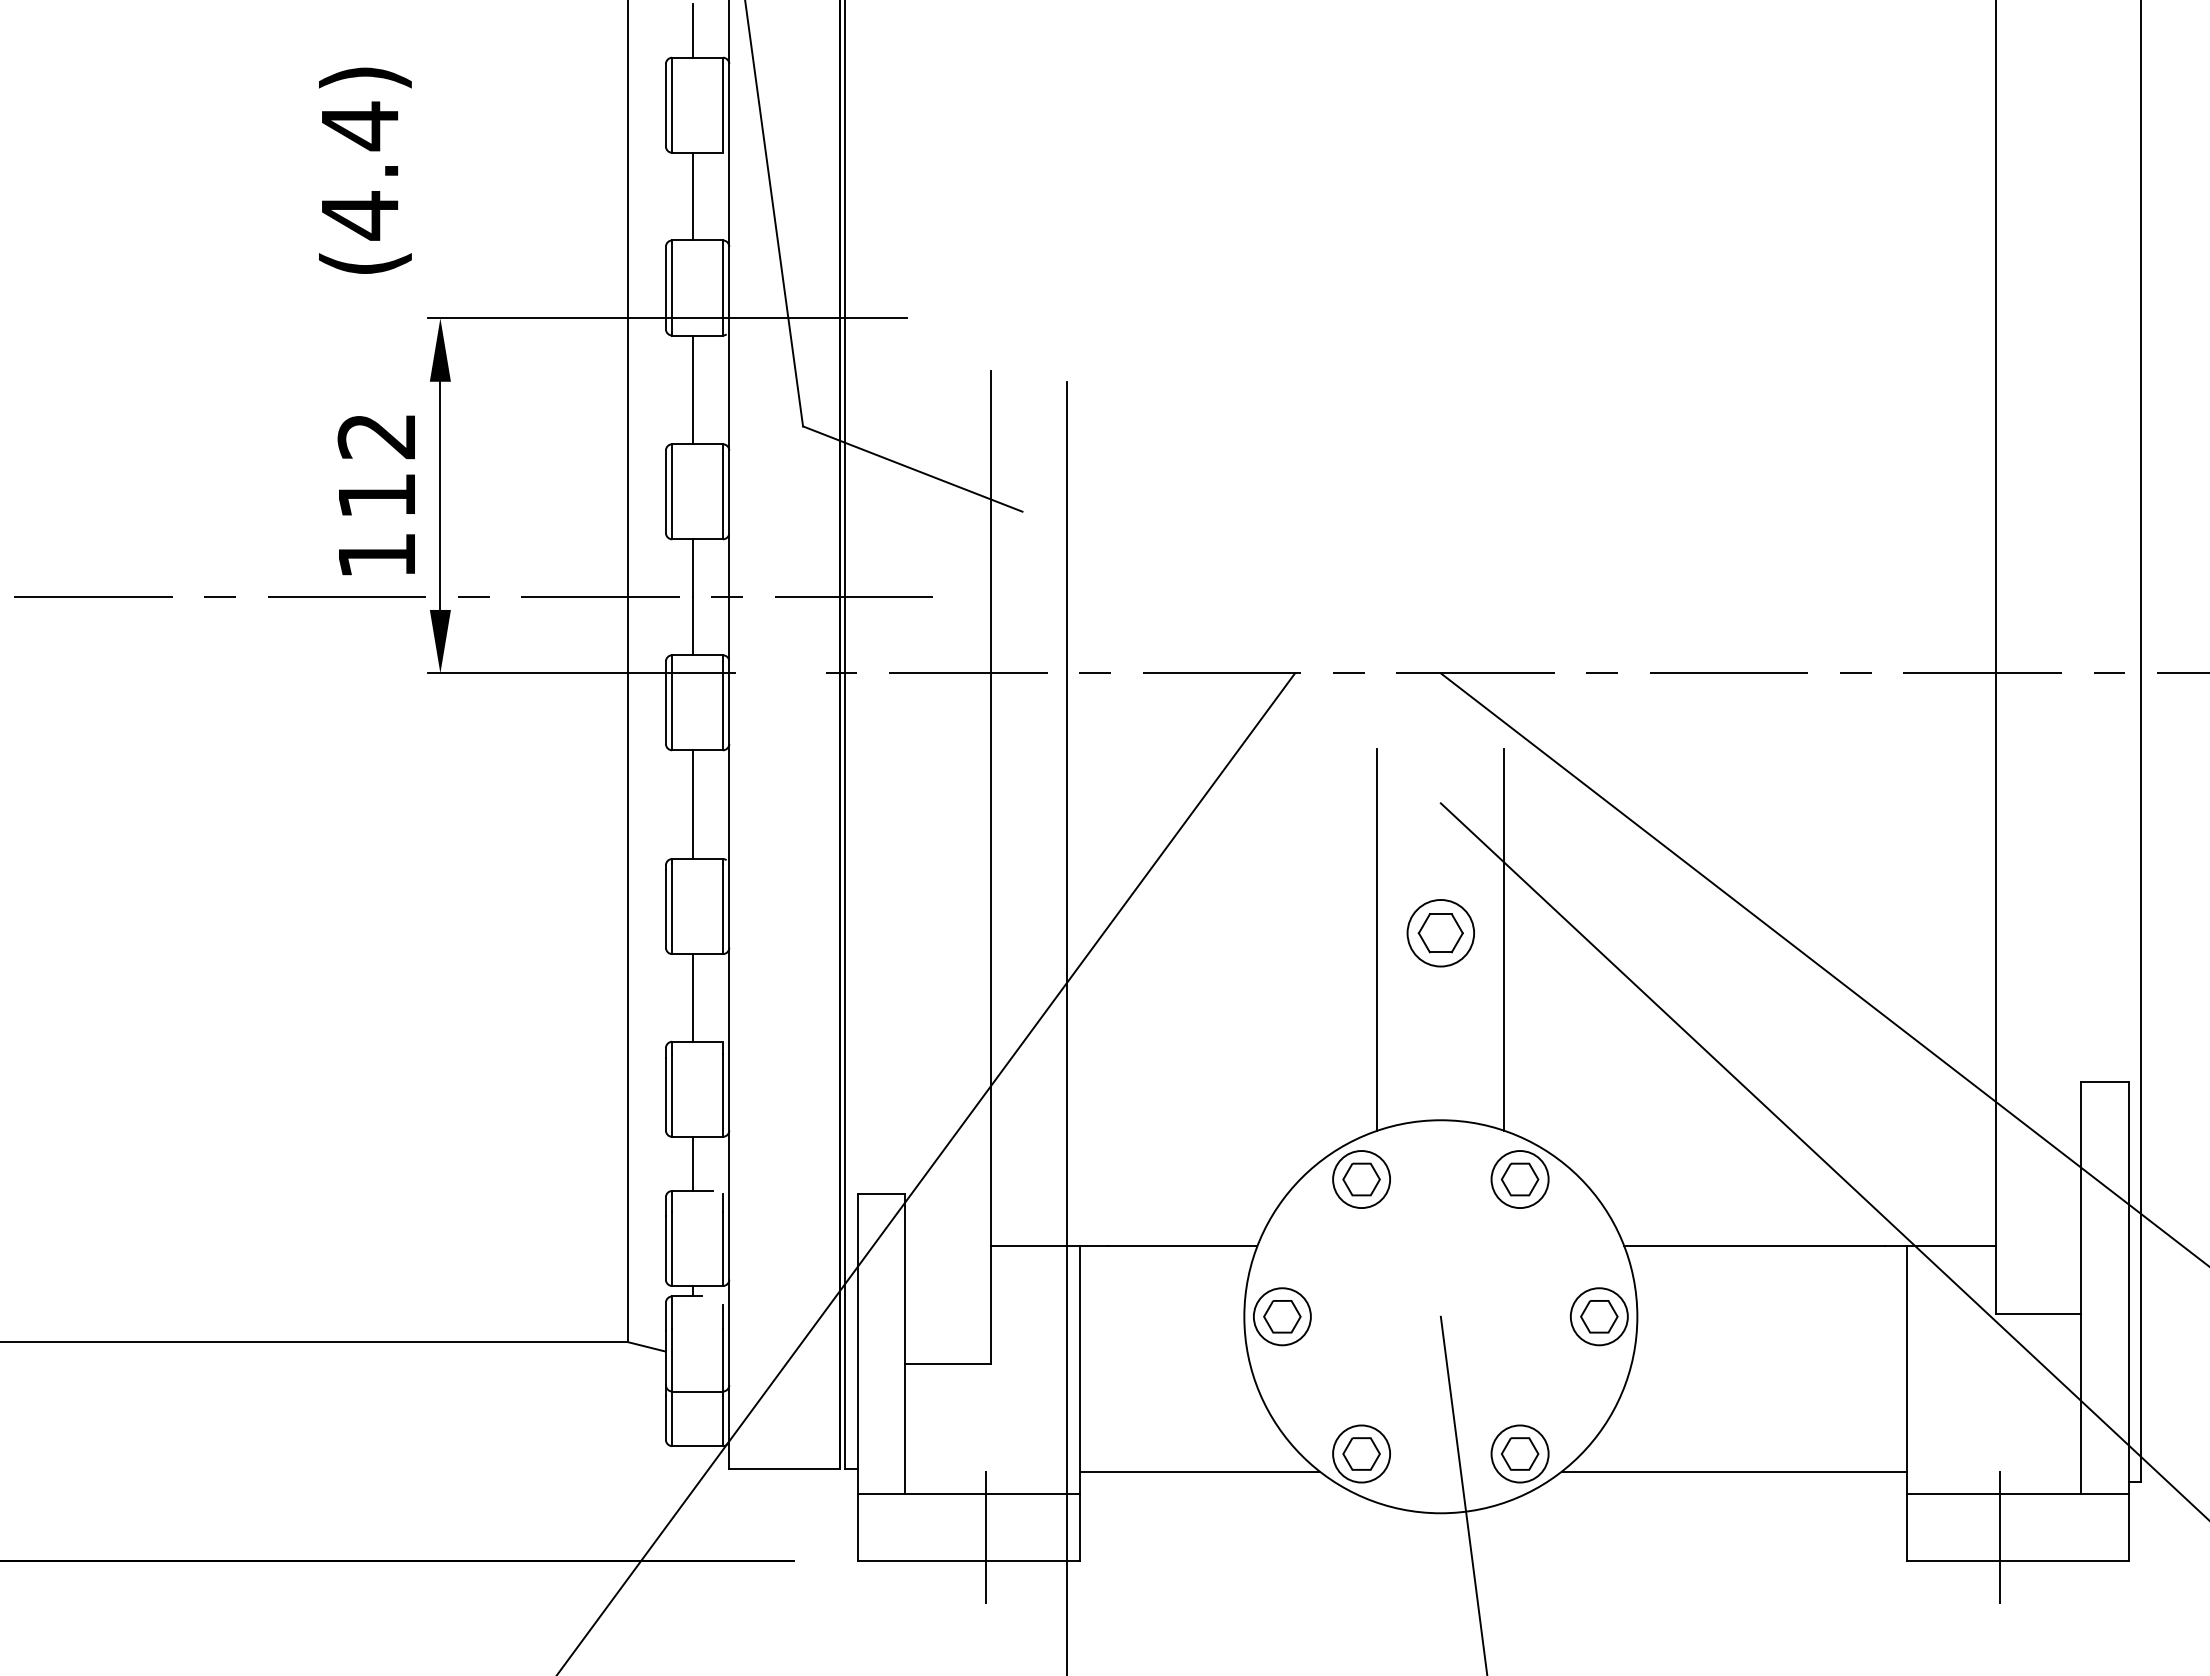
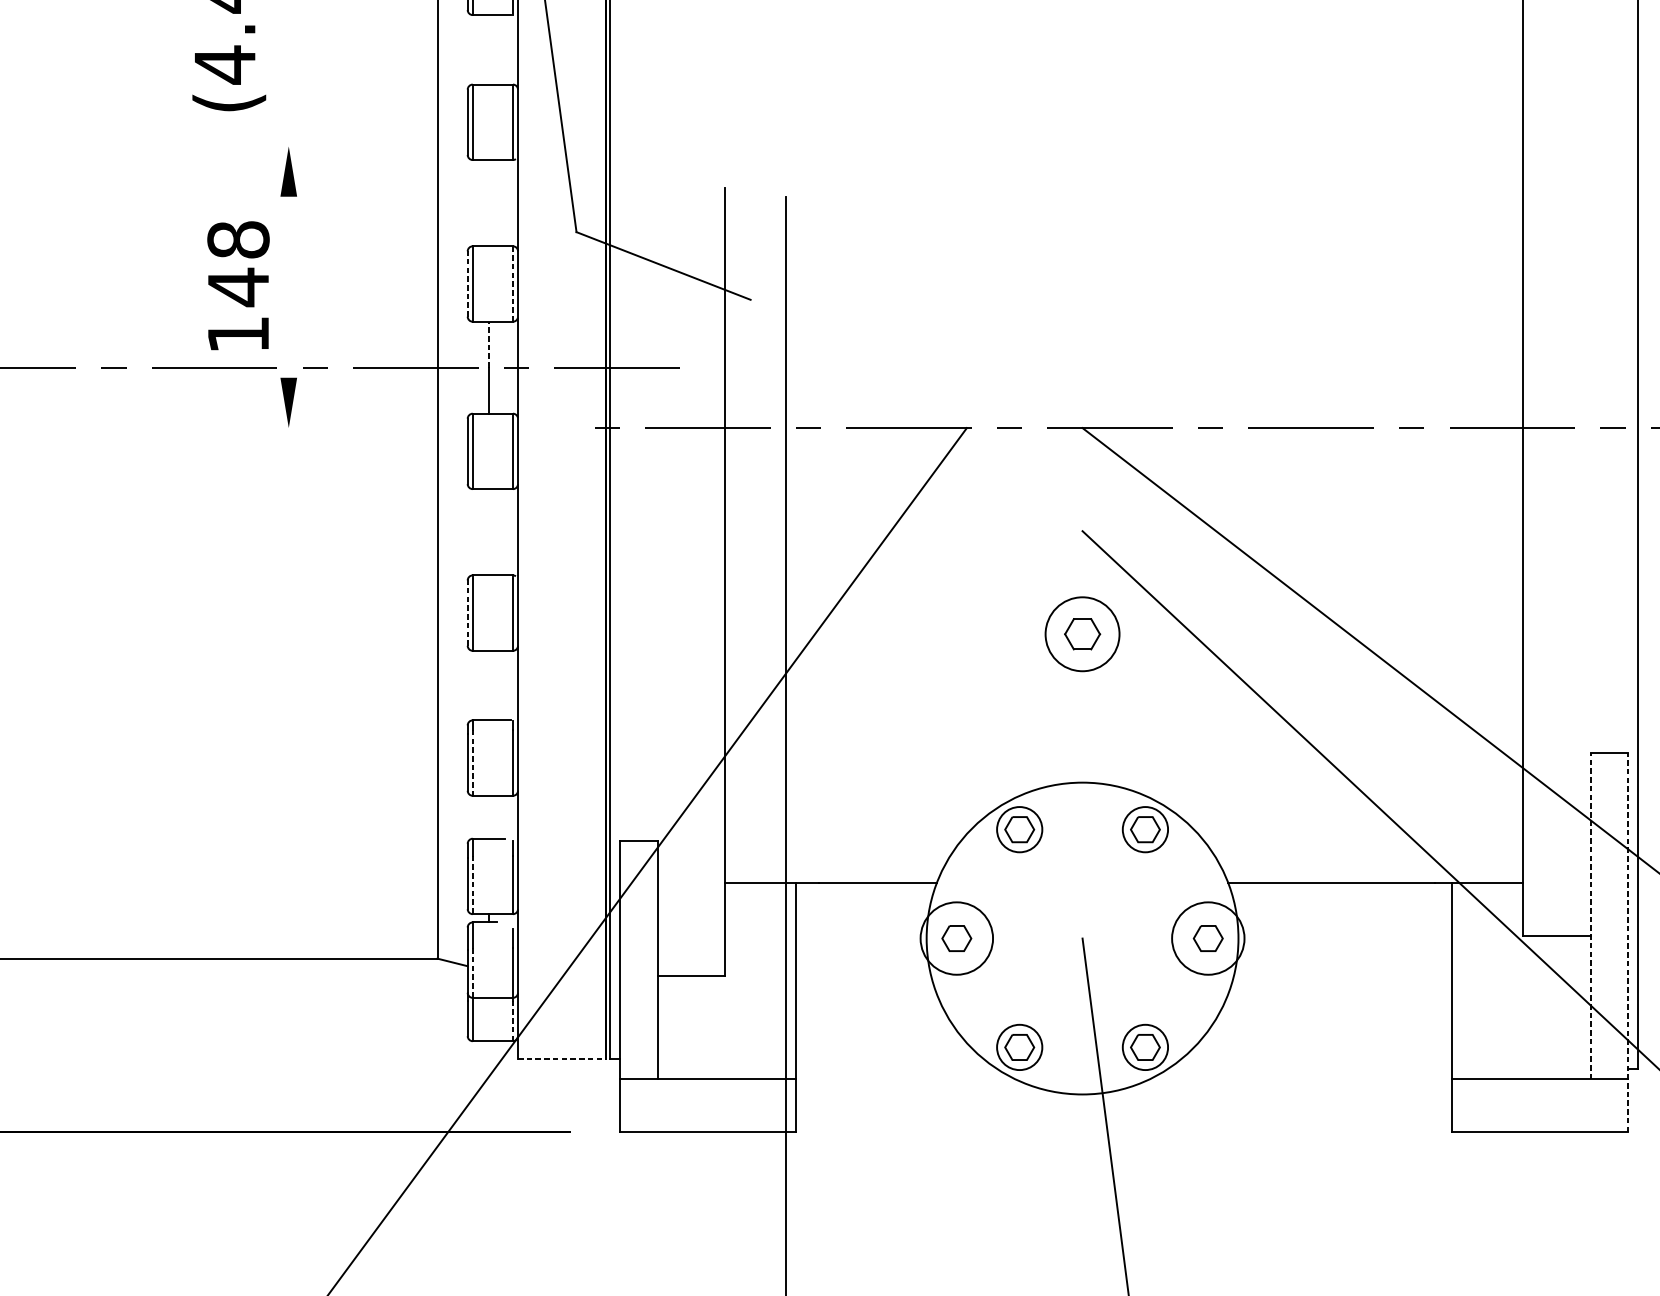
line: (693, 196) -> (489, 49), removed
line: (666, 318) -> (468, 146), removed
line: (693, 389) -> (489, 202), removed
text: (376, 466) -> (238, 263), 112 -> 148
line: (665, 491) -> (467, 283), solid -> dashed
line: (722, 491) -> (512, 283), solid -> dashed
line: (440, 495) -> (288, 286), removed
line: (693, 568) -> (489, 344), solid -> dashed
line: (581, 673) -> (400, 428), removed
line: (693, 804) -> (489, 532), removed
line: (665, 908) -> (467, 614), solid -> dashed
circle: (1440, 932) -> (1082, 633), size x1.4
line: (1377, 939) -> (1032, 639), removed
line: (1504, 939) -> (1133, 639), removed
line: (693, 997) -> (489, 685), removed
line: (672, 1095) -> (472, 763), solid -> dashed
line: (693, 1163) -> (489, 816), removed
line: (672, 1249) -> (472, 885), solid -> dashed
line: (2081, 1288) -> (1590, 916), solid -> dashed
circle: (1281, 1316) -> (956, 938), size x1.6
circle: (1598, 1316) -> (1207, 938), size x1.6
line: (2128, 1321) -> (1628, 942), solid -> dashed
line: (672, 1360) -> (472, 973), solid -> dashed
line: (722, 1420) -> (512, 1020), solid -> dashed
line: (785, 1468) -> (562, 1058), solid -> dashed
line: (1199, 1471) -> (891, 1061), removed
line: (1733, 1471) -> (1314, 1061), removed
line: (986, 1537) -> (722, 1113), removed
line: (2000, 1537) -> (1526, 1113), removed

